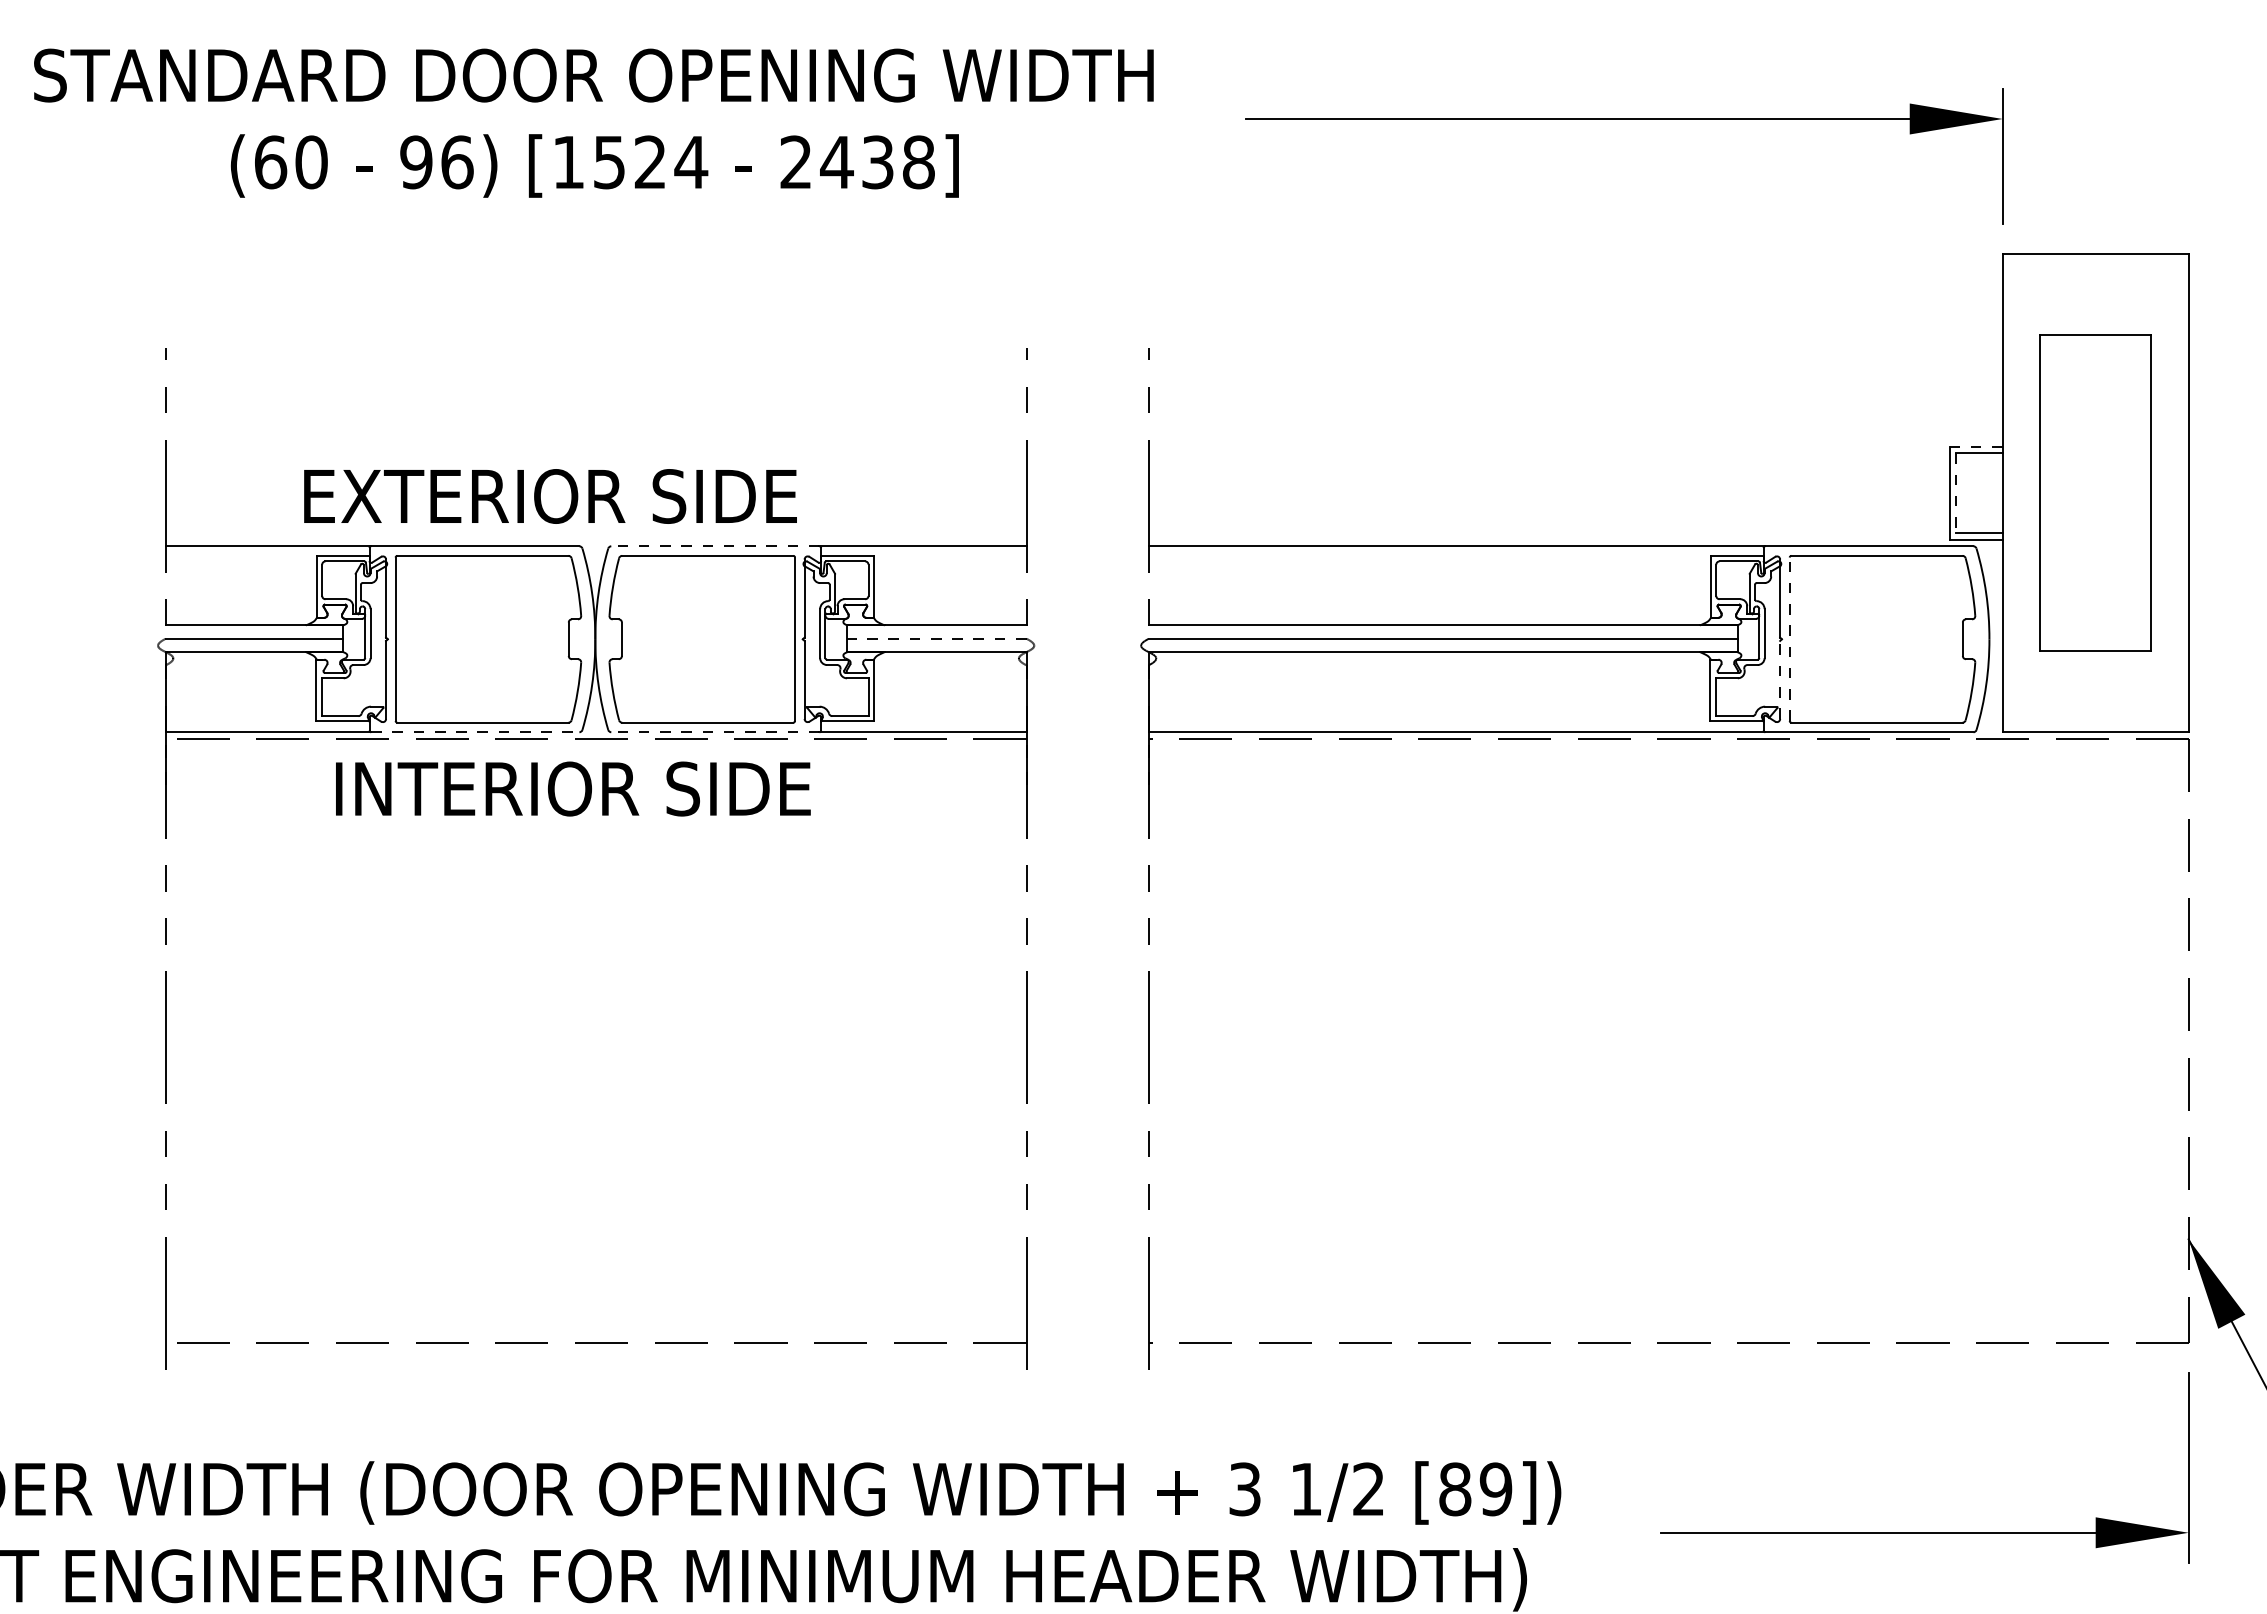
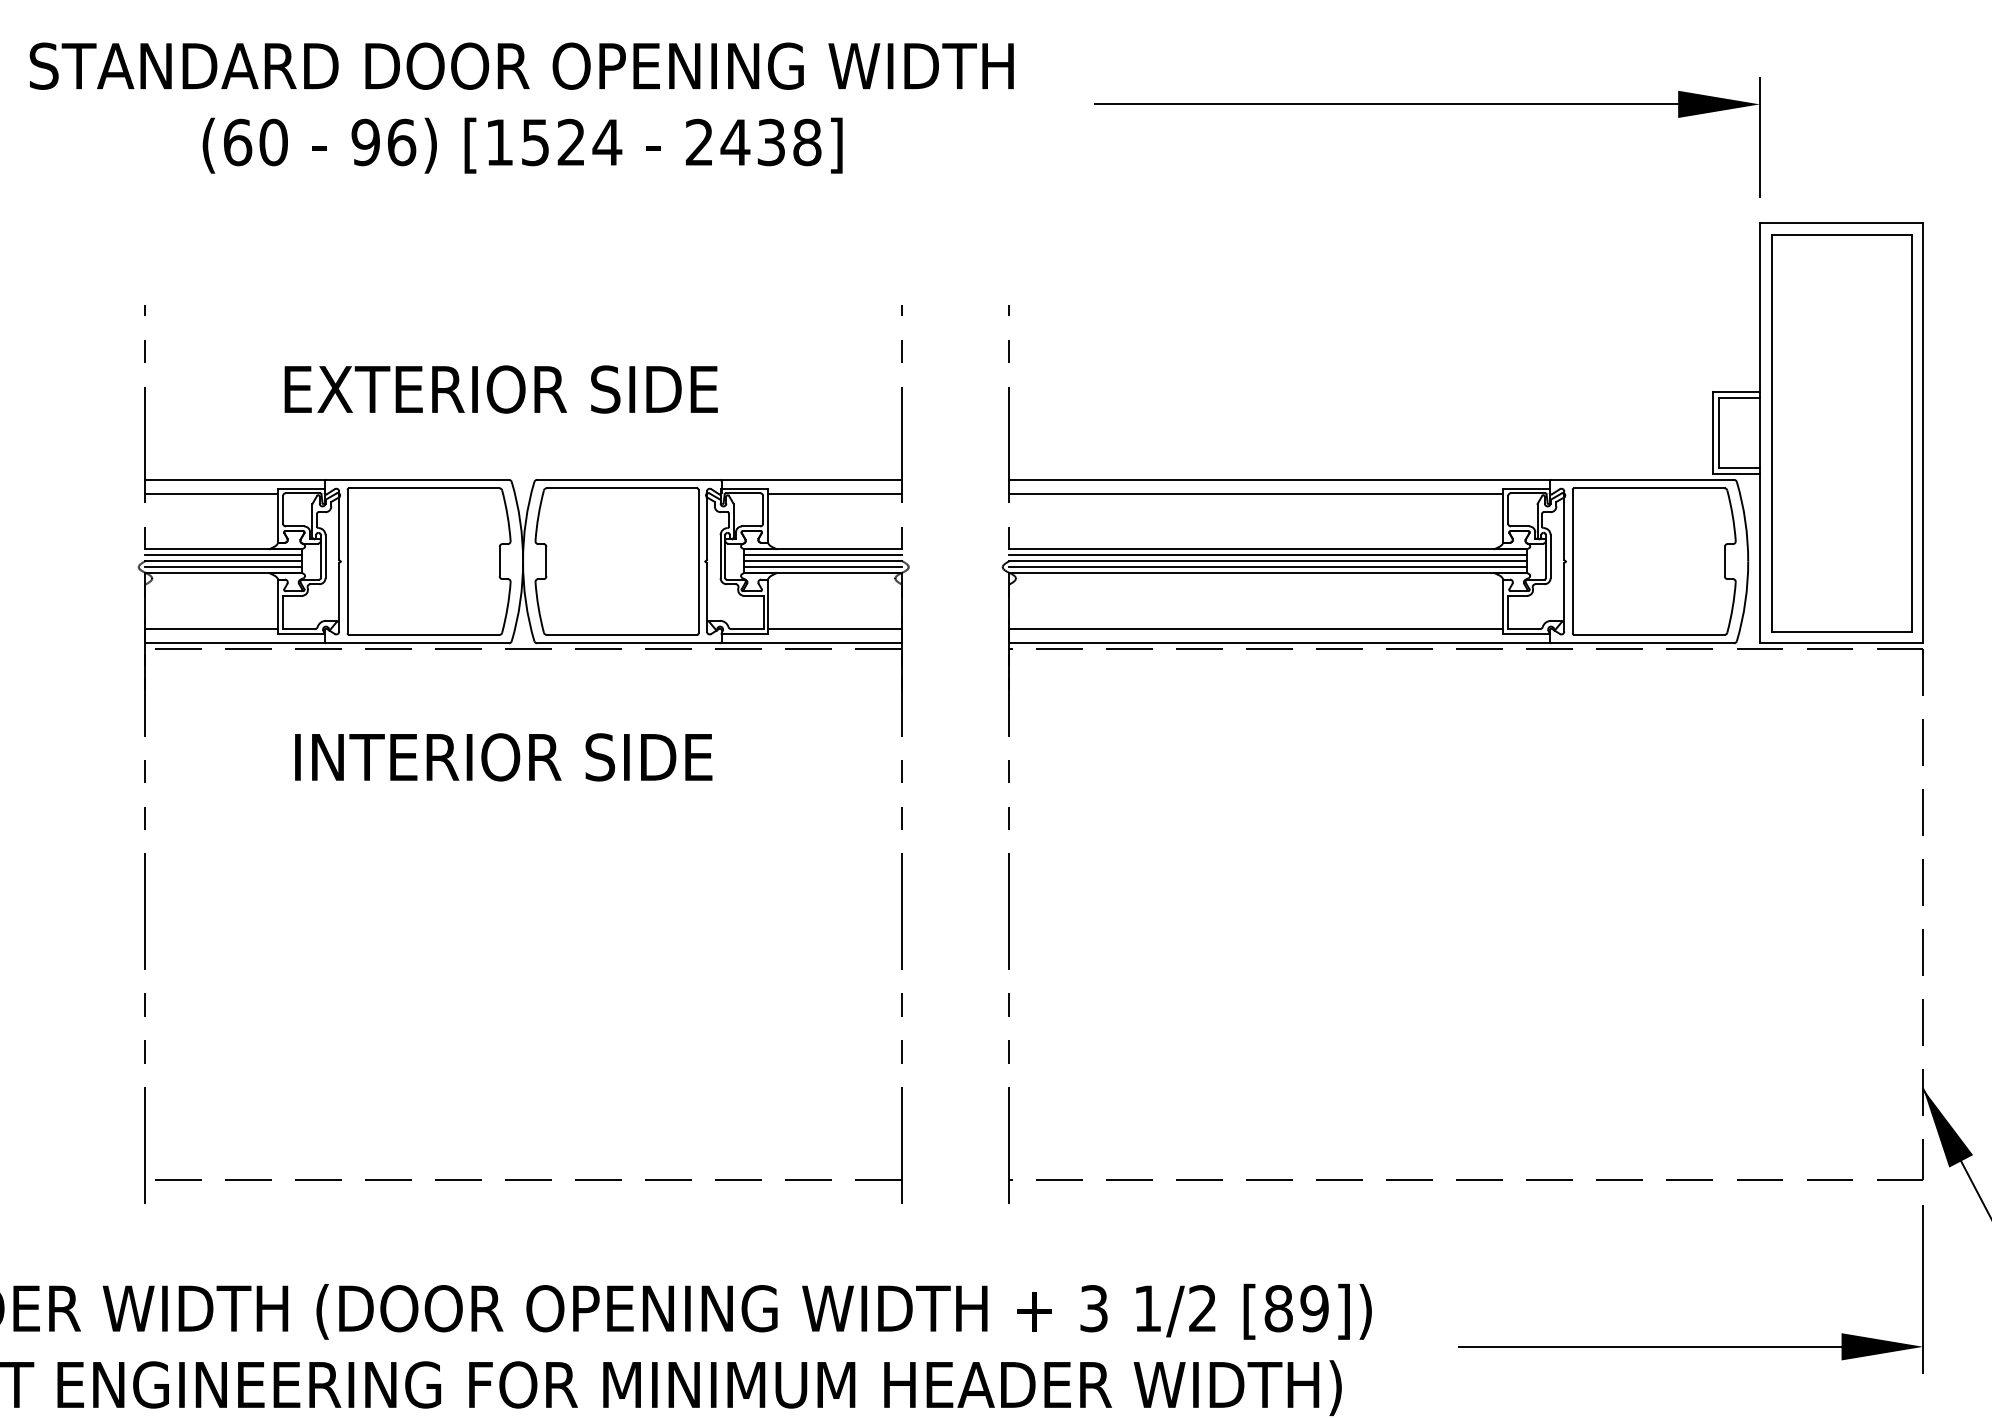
line: (1976, 446) -> (1736, 392), dashed -> solid
part: (2095, 492) -> (1841, 432), size x1.43
line: (1956, 493) -> (1719, 433), dashed -> solid
text: (550, 496) -> (501, 389), moved
line: (714, 546) -> (627, 480), dashed -> solid
line: (240, 562) -> (211, 494), added
line: (949, 562) -> (834, 494), added
line: (1429, 562) -> (1256, 494), added
line: (254, 632) -> (223, 555), added
line: (936, 632) -> (822, 555), added
line: (1442, 632) -> (1267, 555), added
line: (936, 638) -> (822, 560), dashed -> solid
line: (1789, 639) -> (1572, 561), dashed -> solid
line: (254, 645) -> (223, 567), added
line: (936, 645) -> (822, 567), added
line: (1442, 645) -> (1267, 567), added
line: (1780, 679) -> (1564, 596), dashed -> solid
line: (240, 715) -> (211, 628), added
line: (950, 715) -> (835, 628), added
line: (1429, 715) -> (1256, 628), added
line: (475, 732) -> (417, 643), dashed -> solid
line: (714, 732) -> (627, 643), dashed -> solid
text: (573, 788) -> (503, 756), moved

